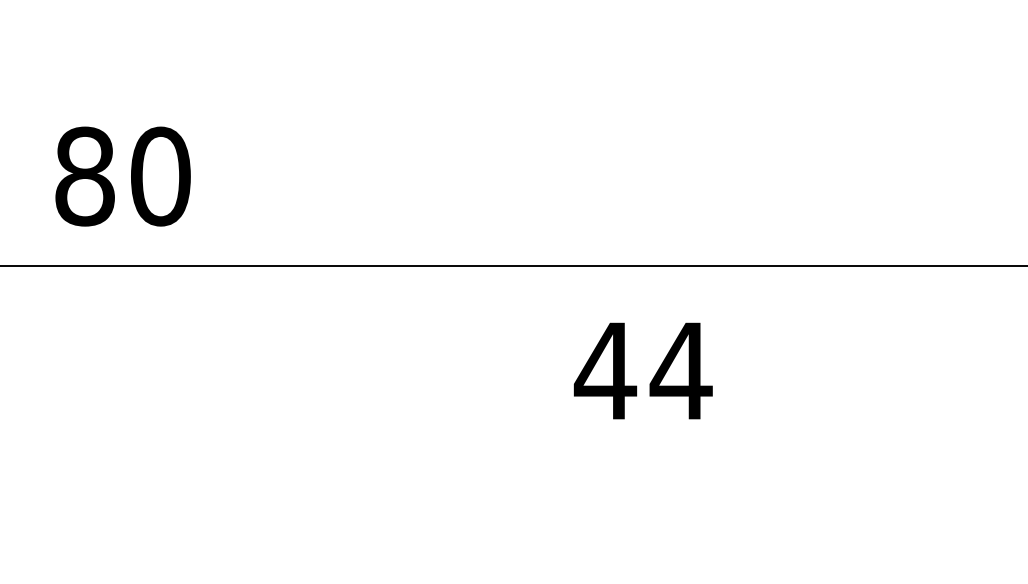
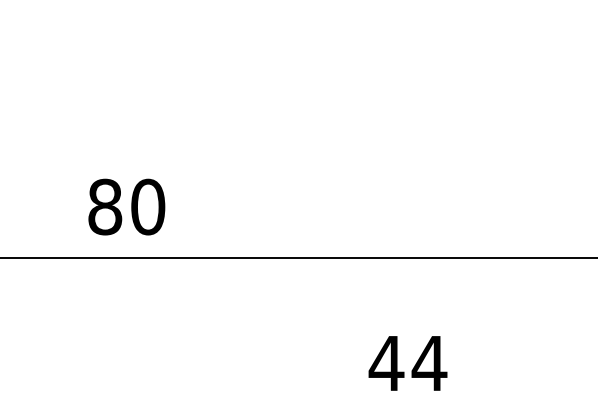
text: (122, 175) -> (126, 206), moved
text: (642, 371) -> (407, 363), moved

